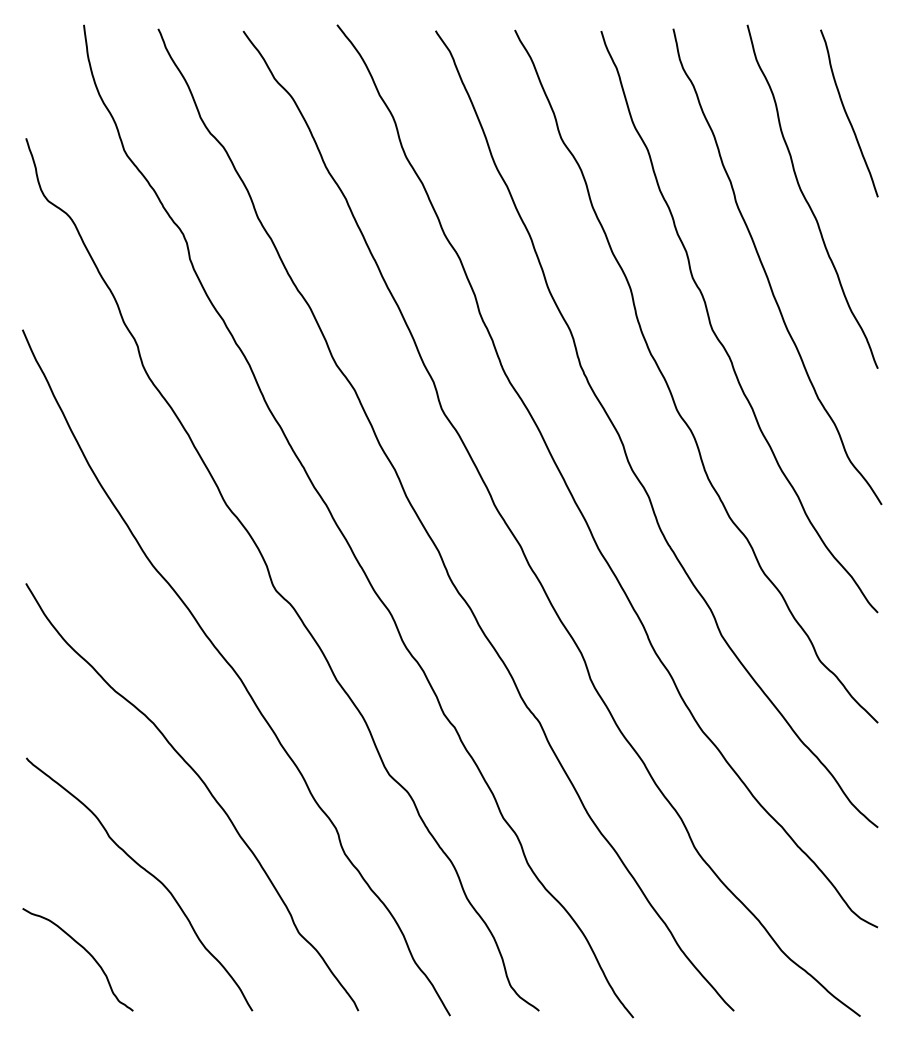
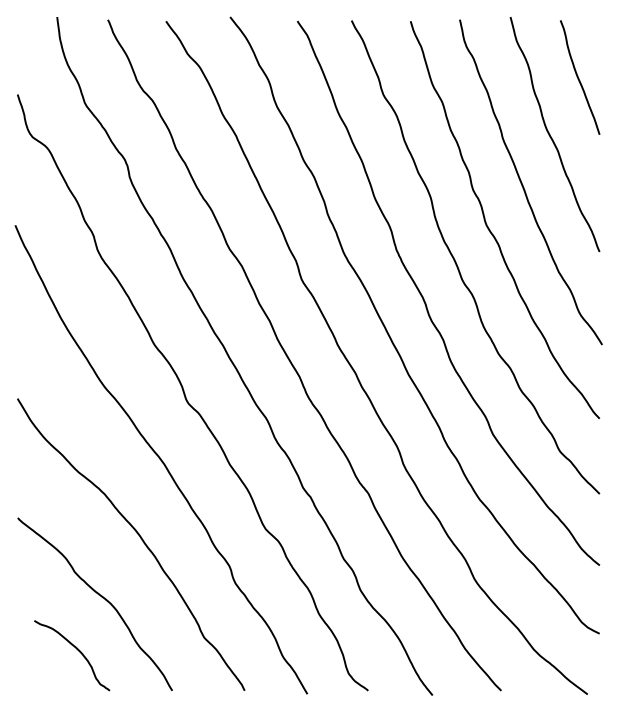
curve: (85, 952) -> (77, 650), moved

